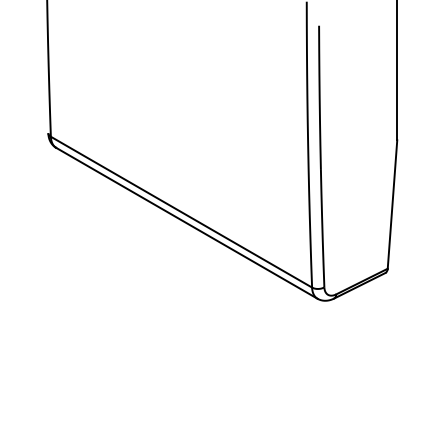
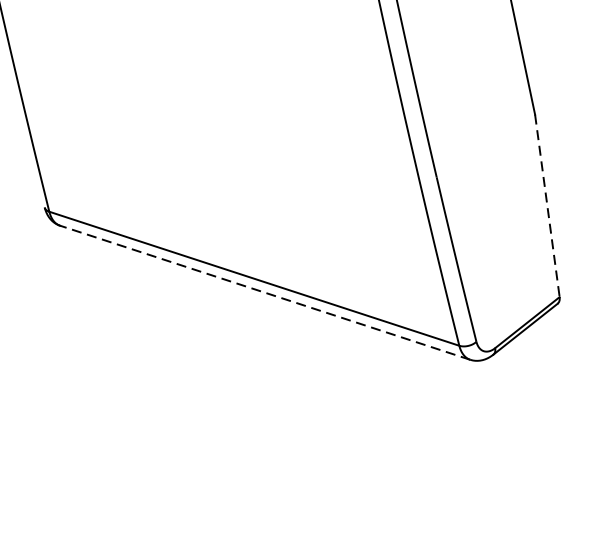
line: (392, 205) -> (547, 207), solid -> dashed
line: (186, 223) -> (264, 293), solid -> dashed

